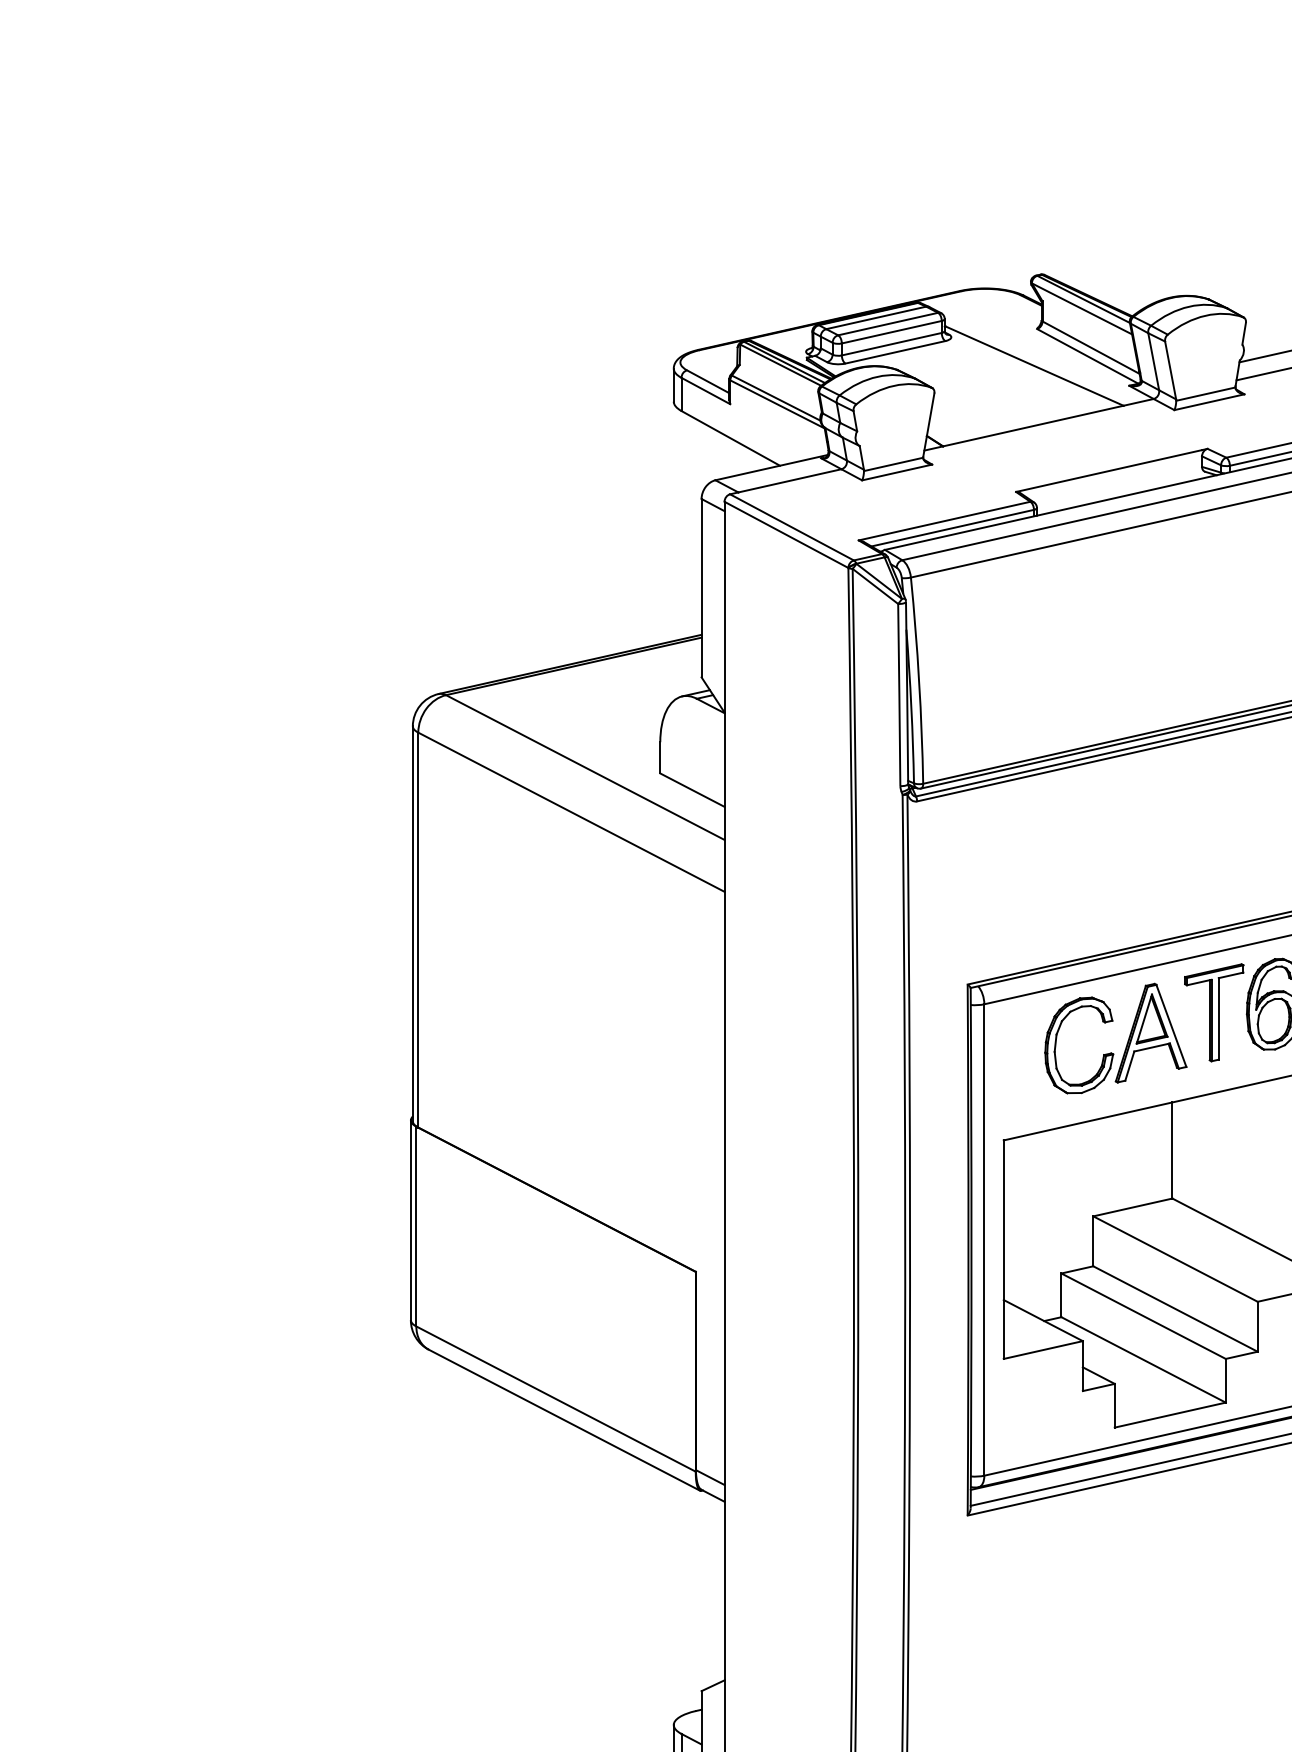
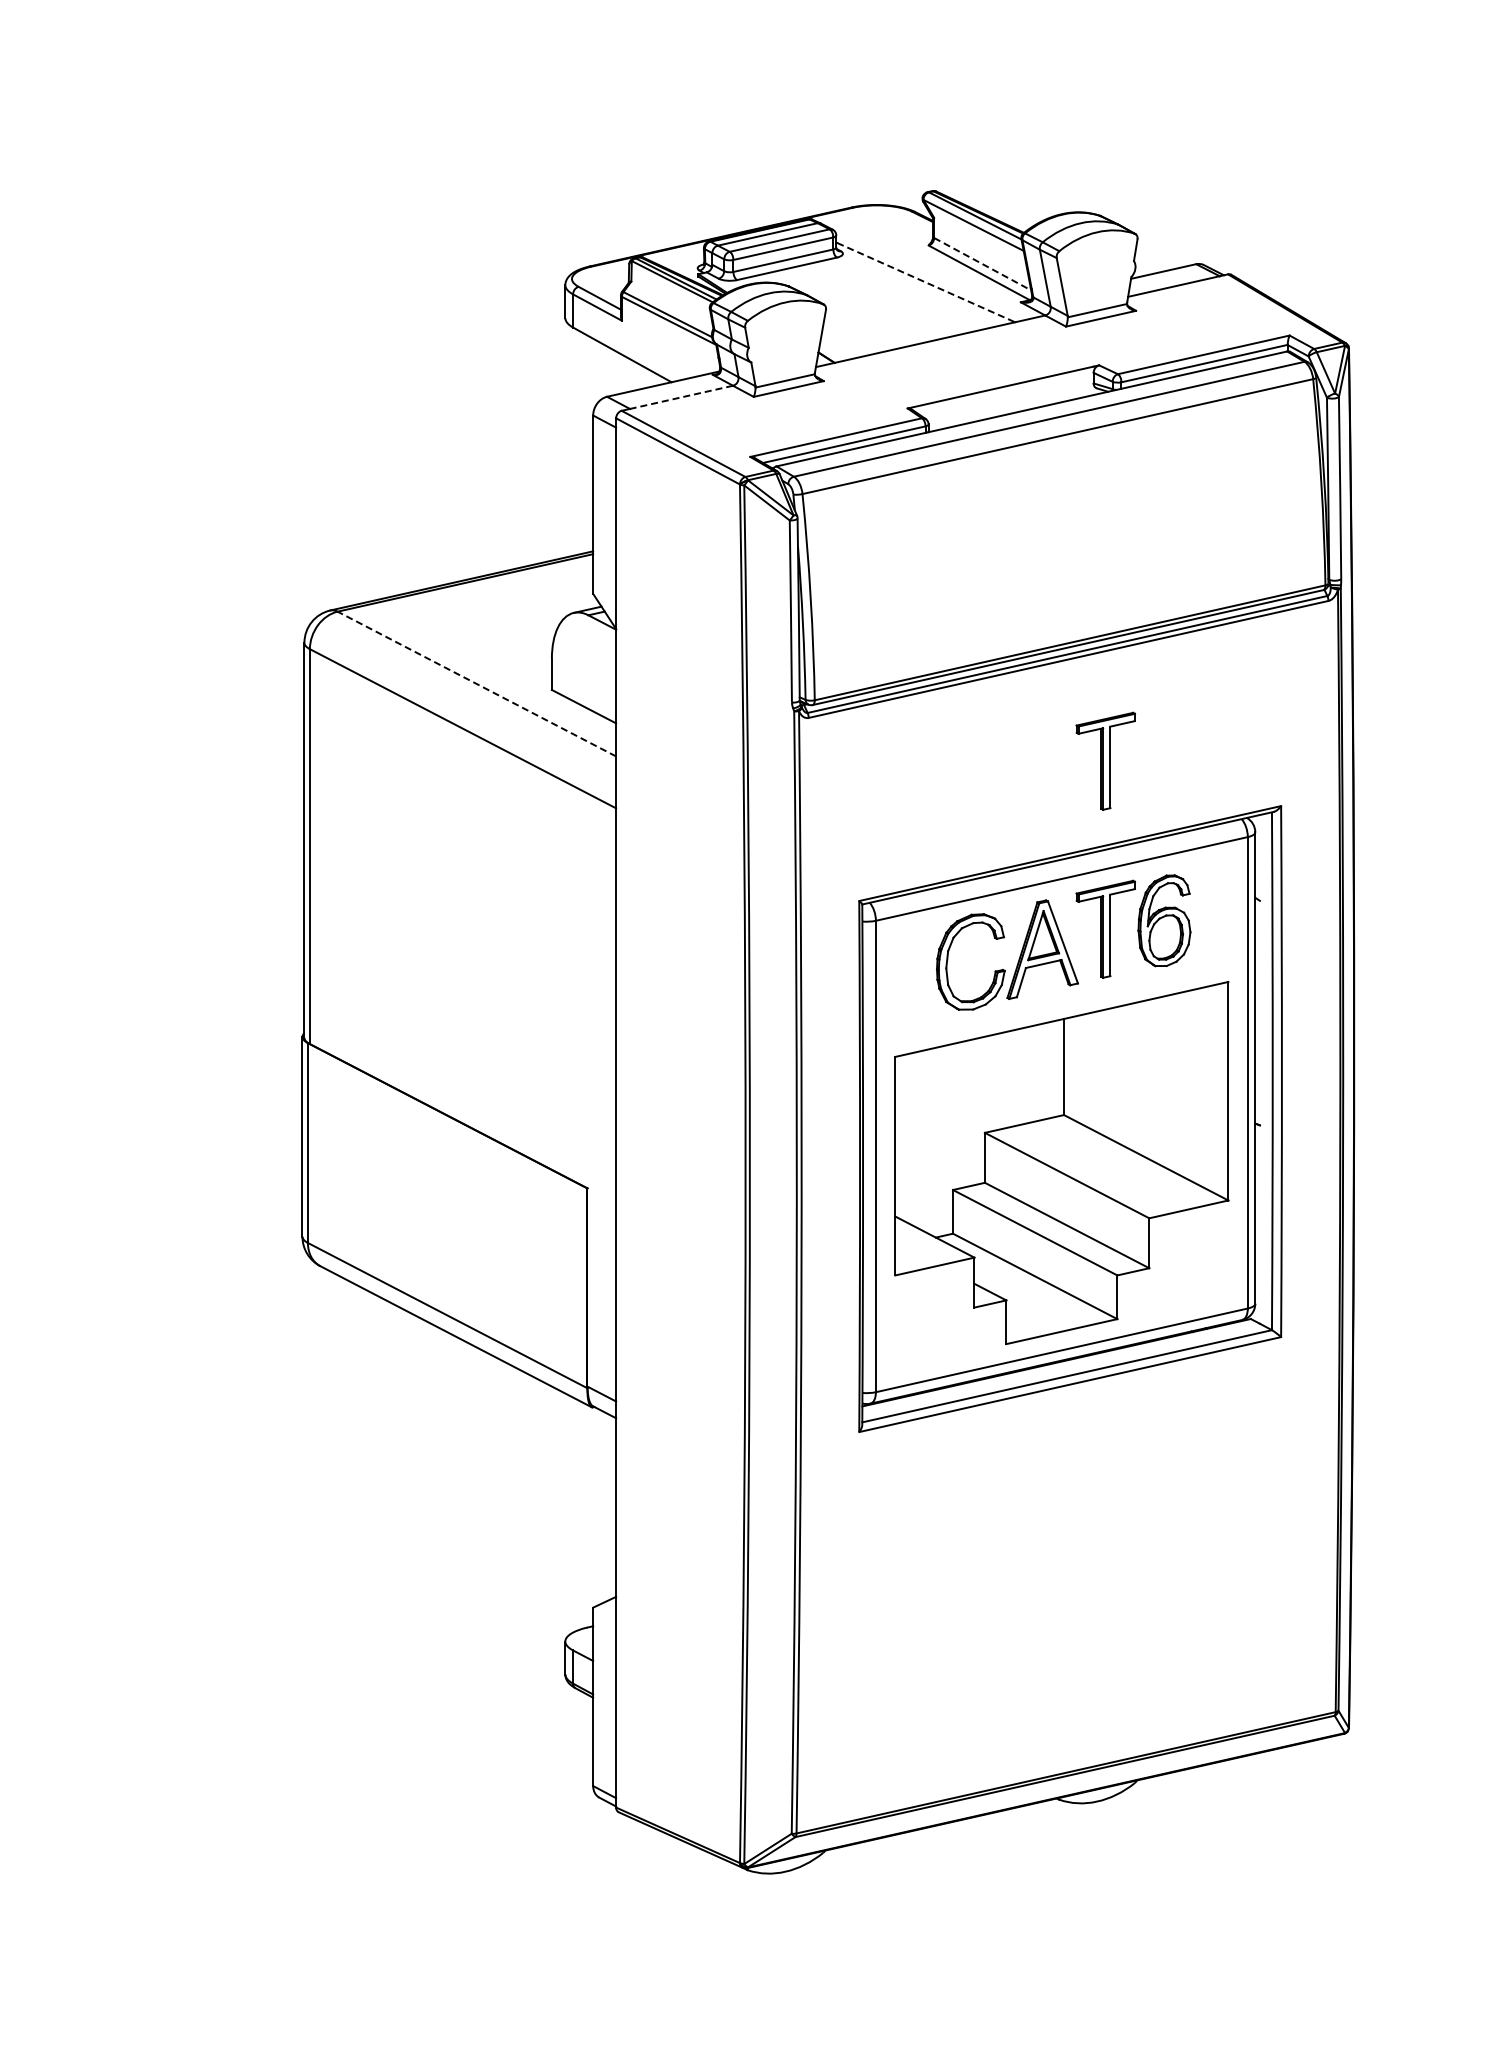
line: (1091, 347) -> (983, 264), solid -> dashed
line: (1034, 365) -> (926, 282), solid -> dashed
line: (789, 480) -> (681, 397), solid -> dashed
line: (584, 767) -> (476, 684), solid -> dashed
part: (1213, 843) -> (1105, 760), added

